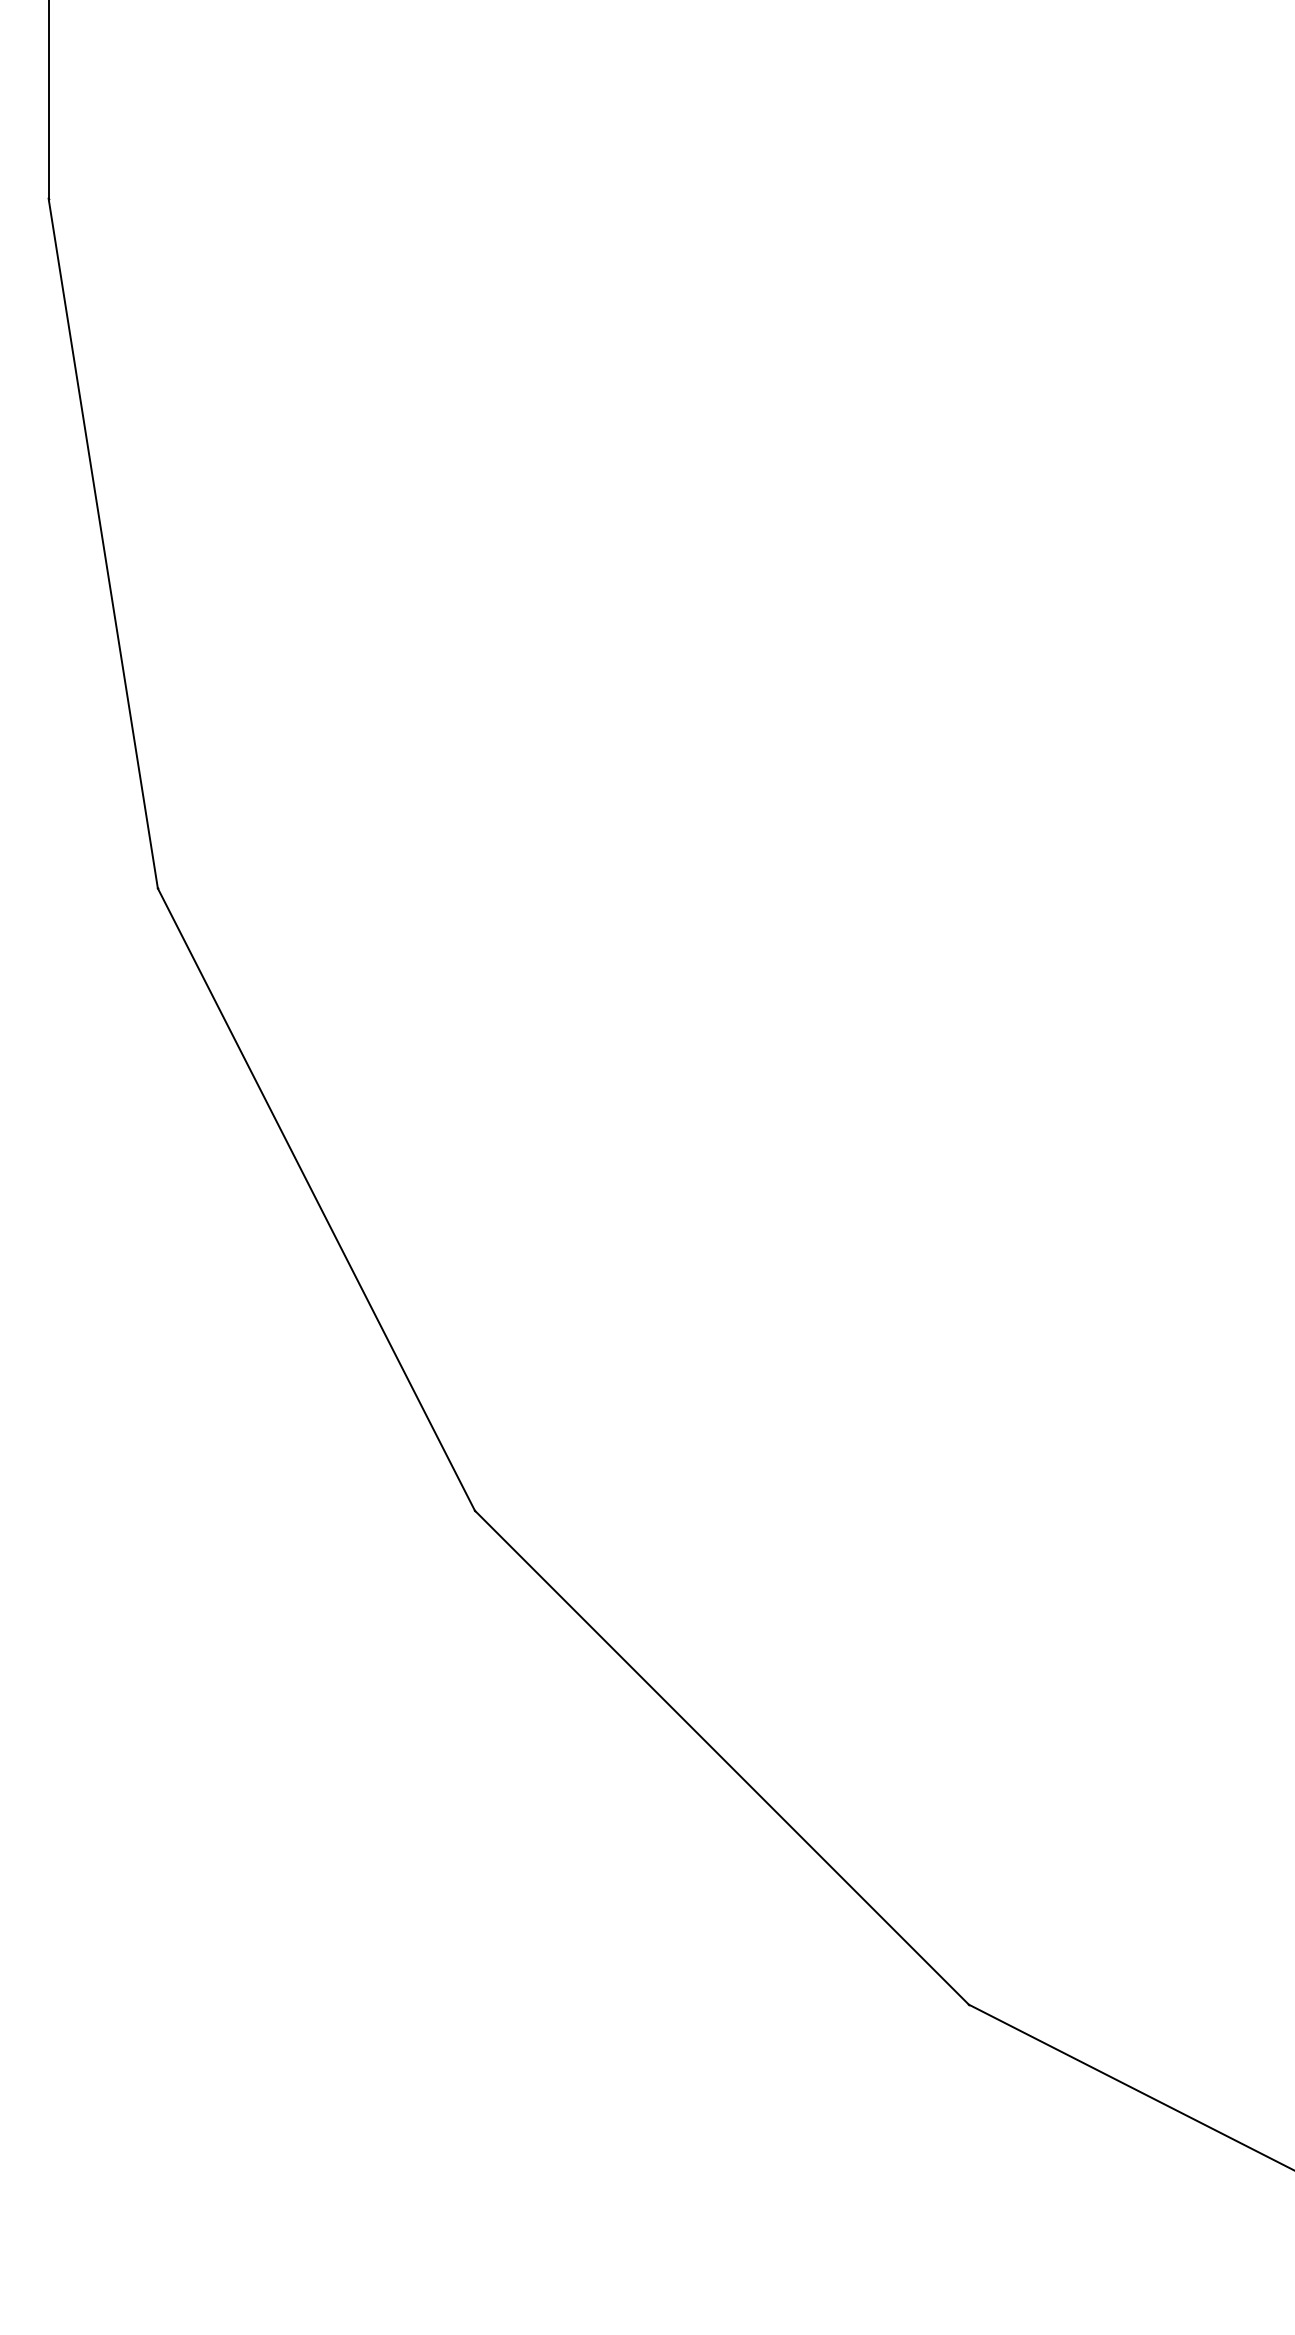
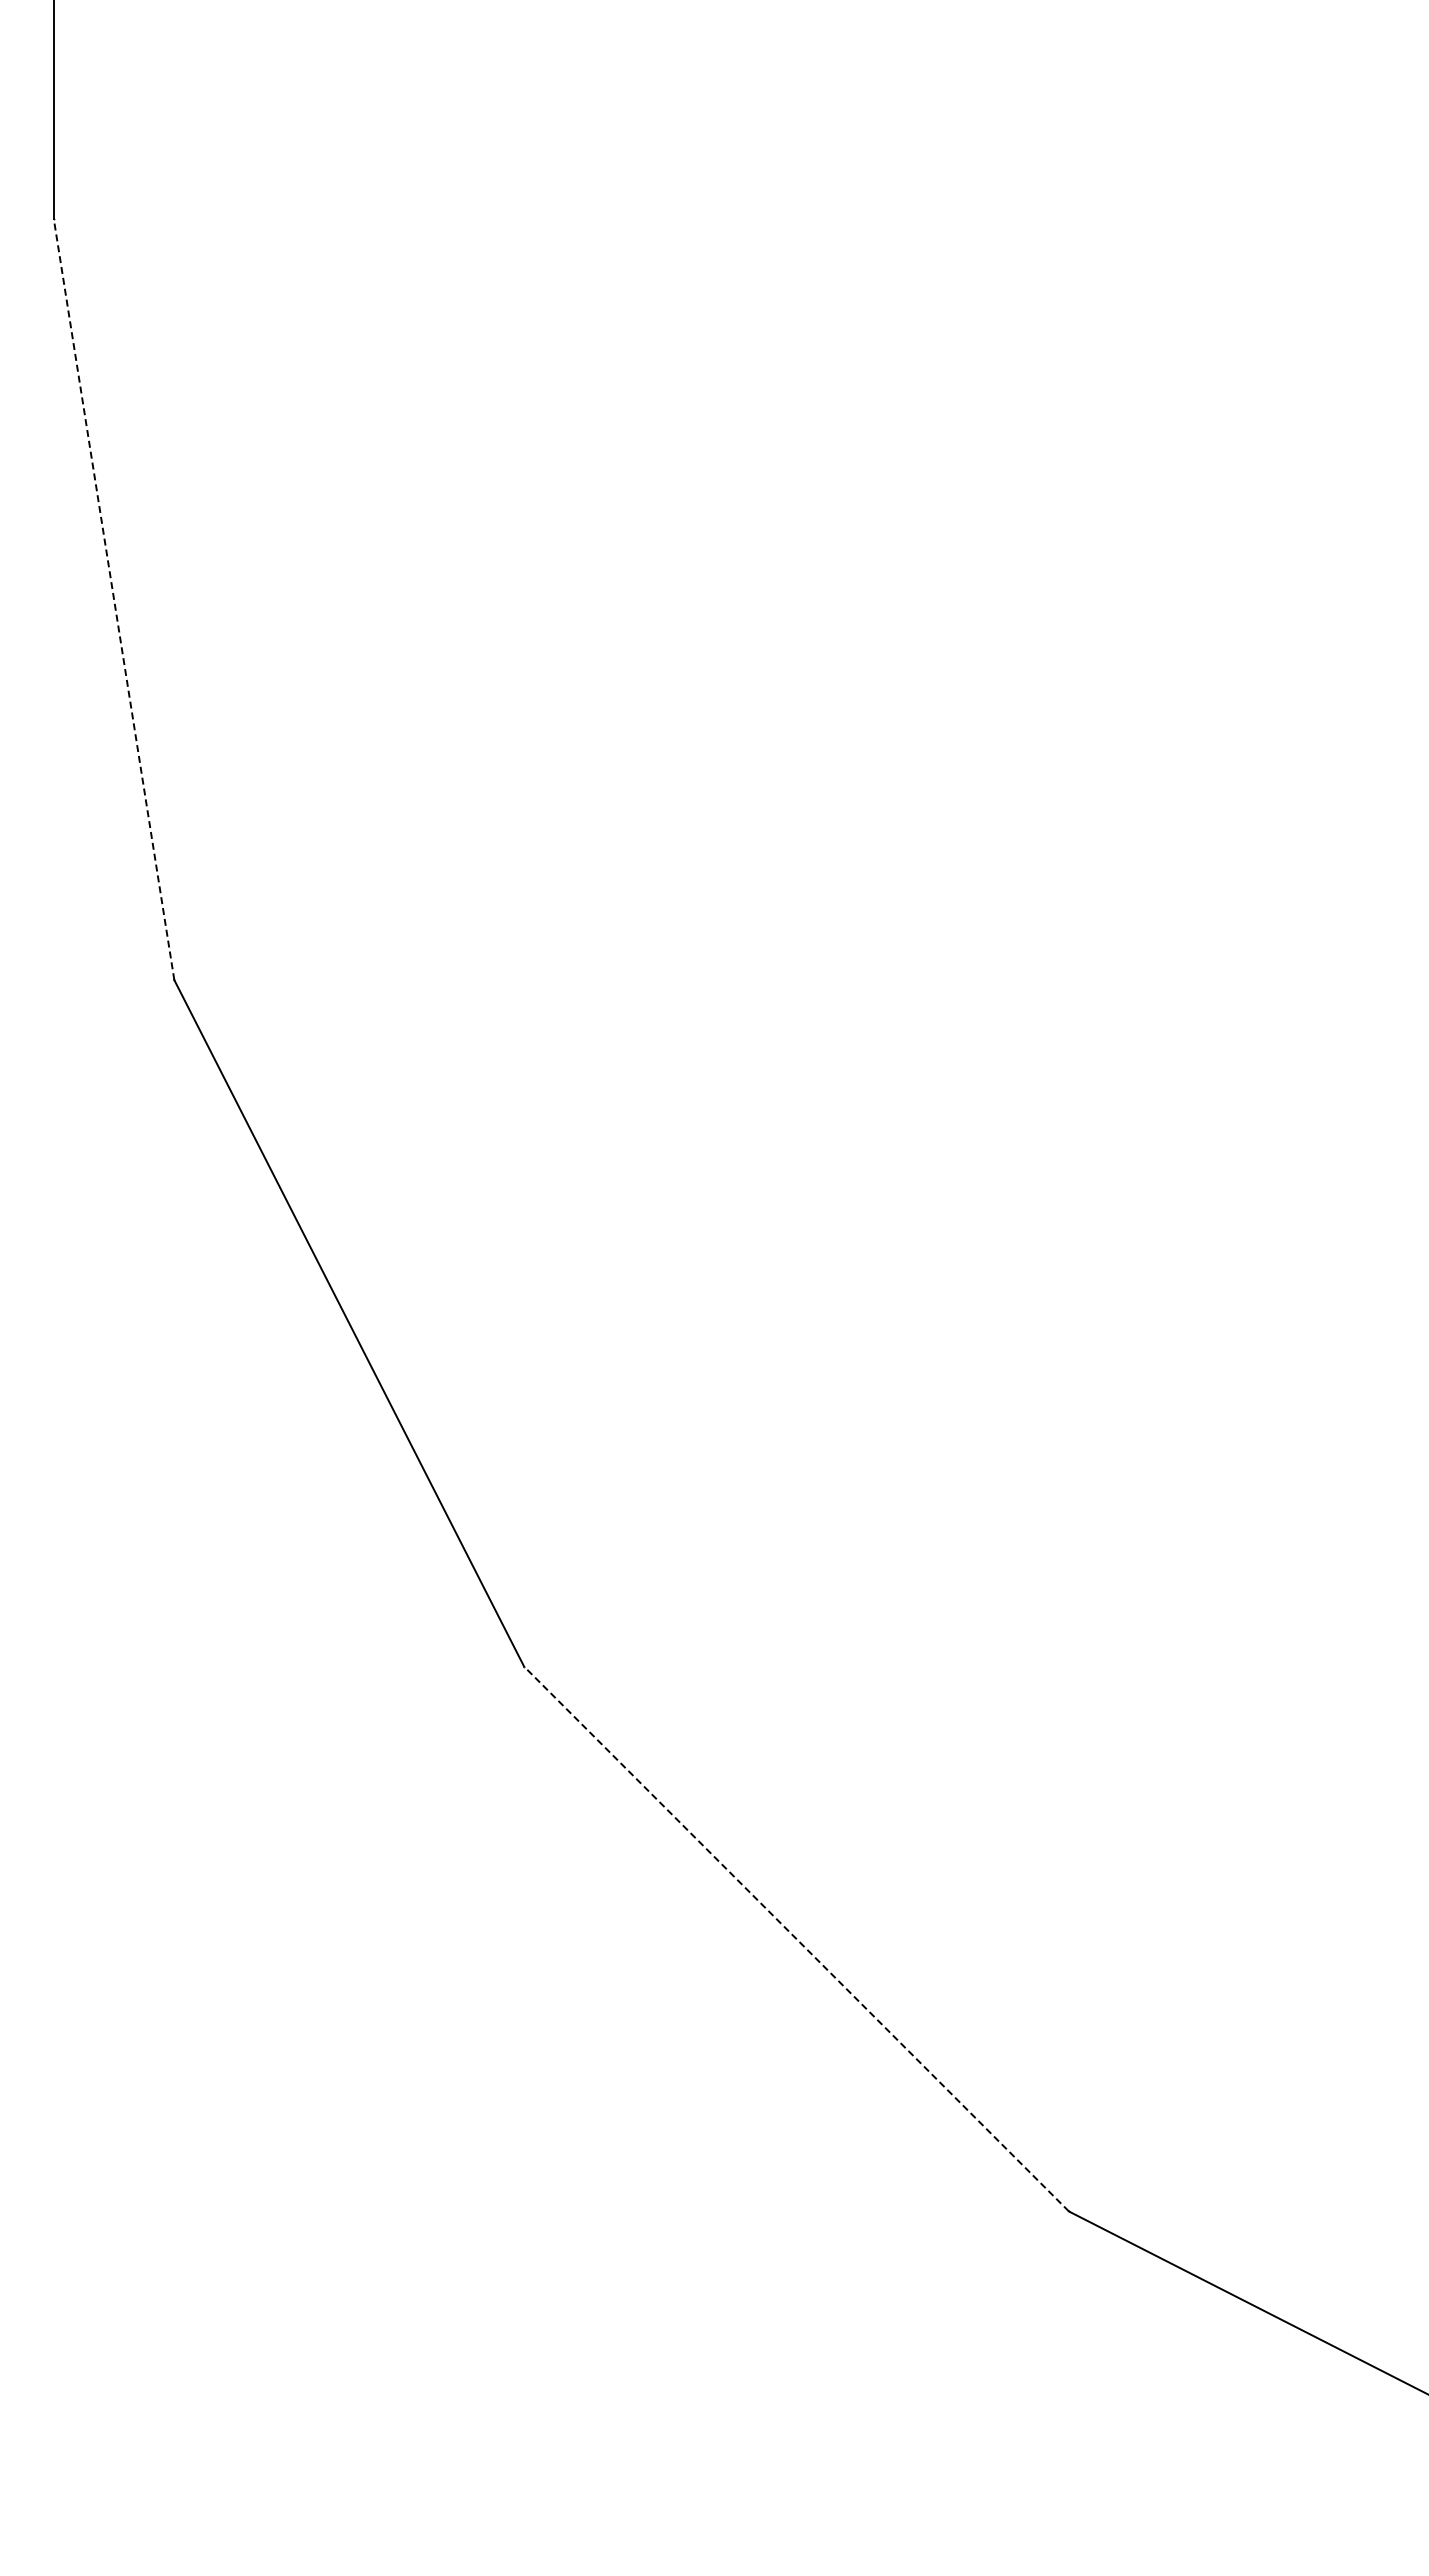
line: (103, 543) -> (114, 599), solid -> dashed
line: (721, 1757) -> (796, 1938), solid -> dashed

